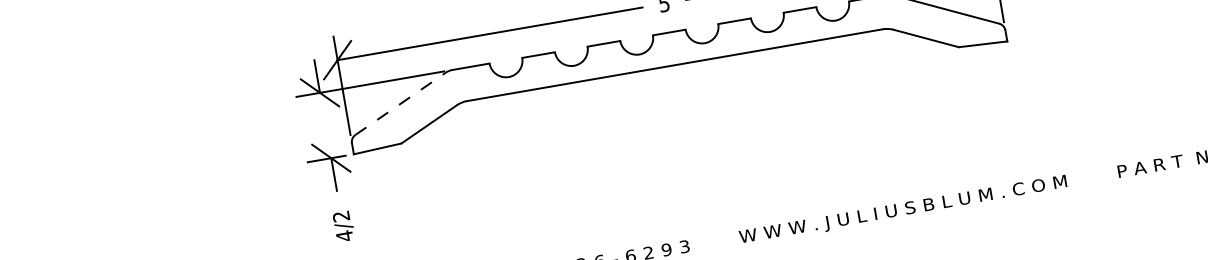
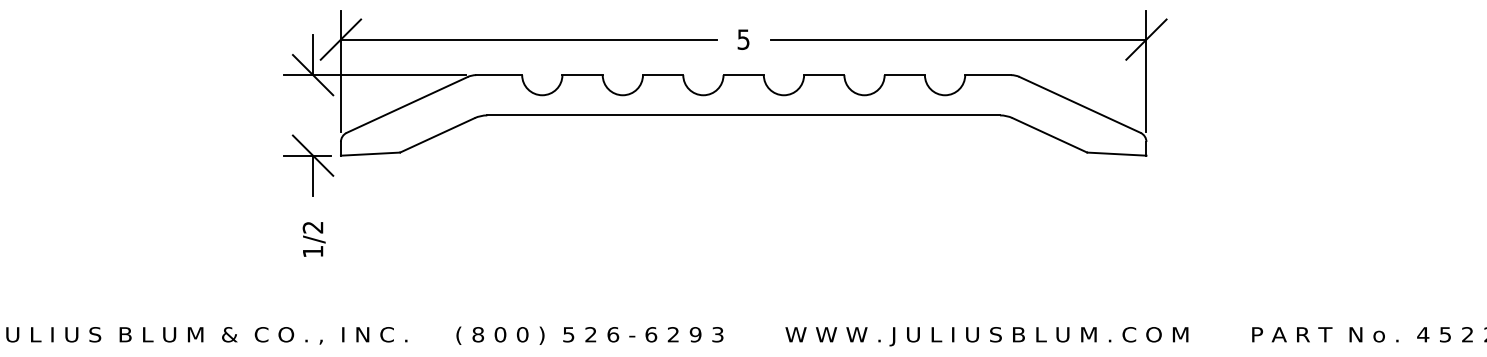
line: (400, 103) -> (407, 104), dashed -> solid
text: (345, 235) -> (313, 251), 4/2 -> 1/2

